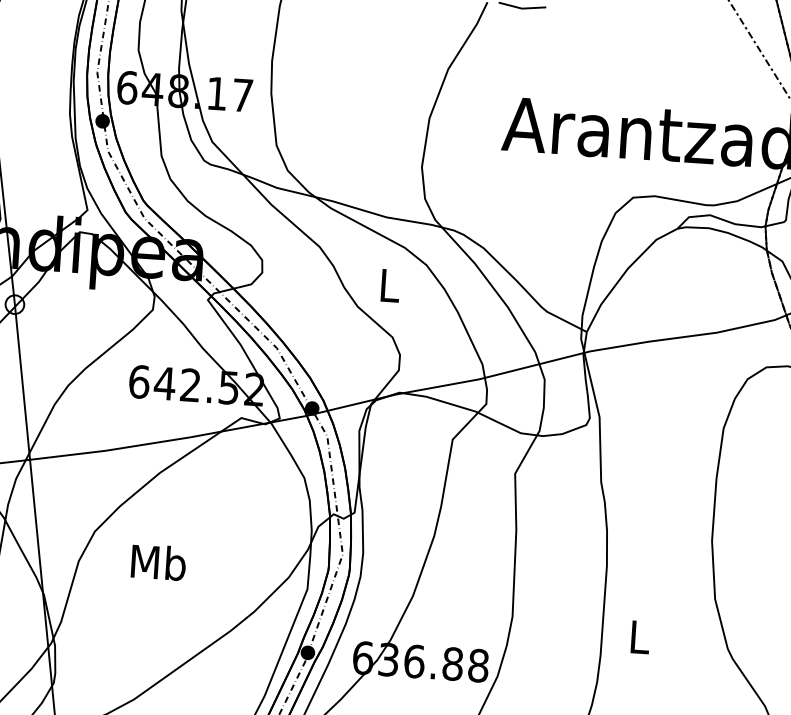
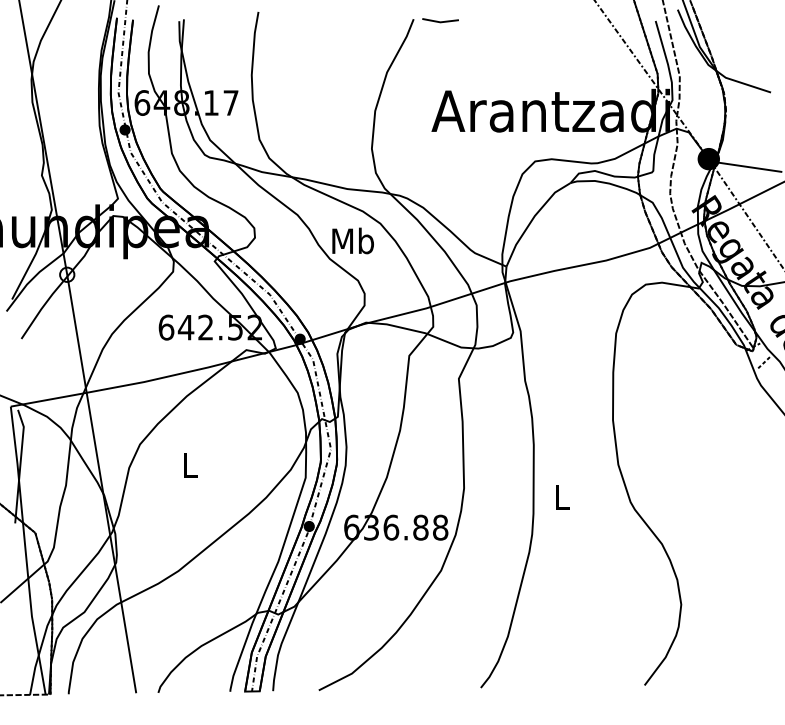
text: (388, 284) -> (352, 240), L -> Mb
text: (158, 561) -> (190, 464), Mb -> L

